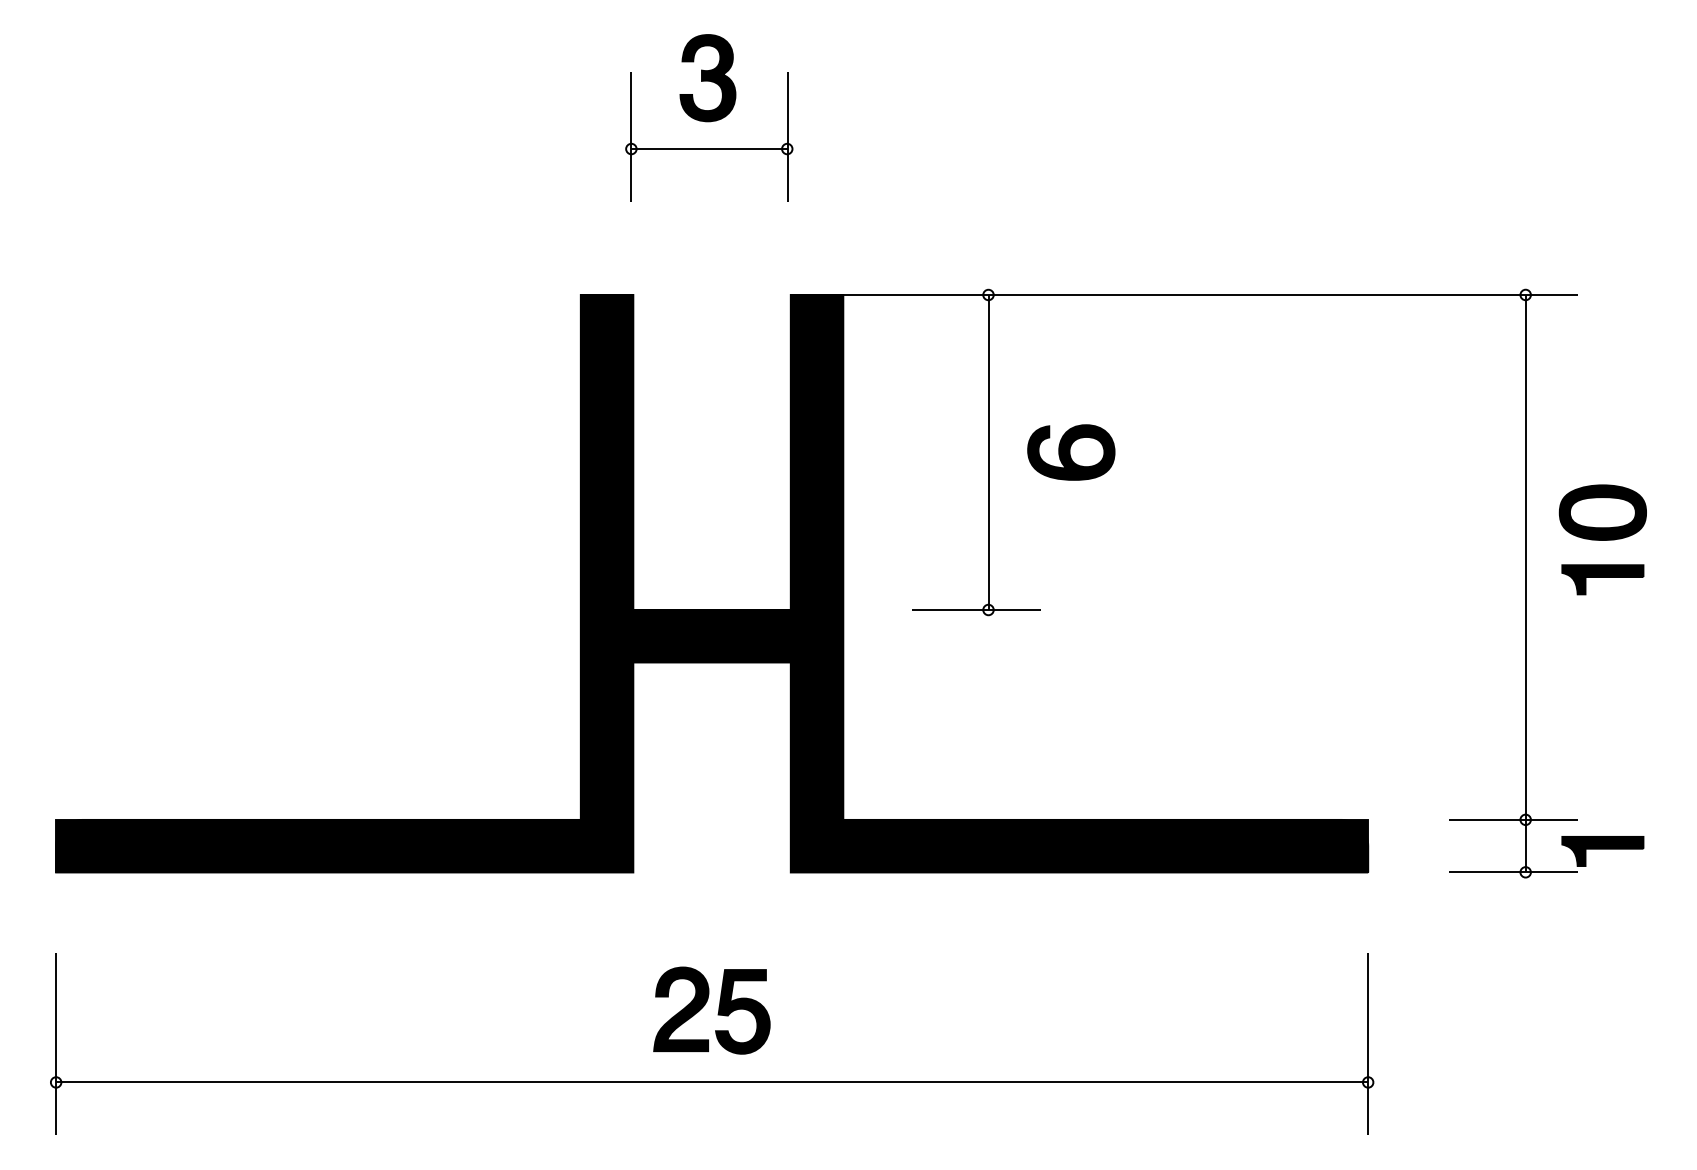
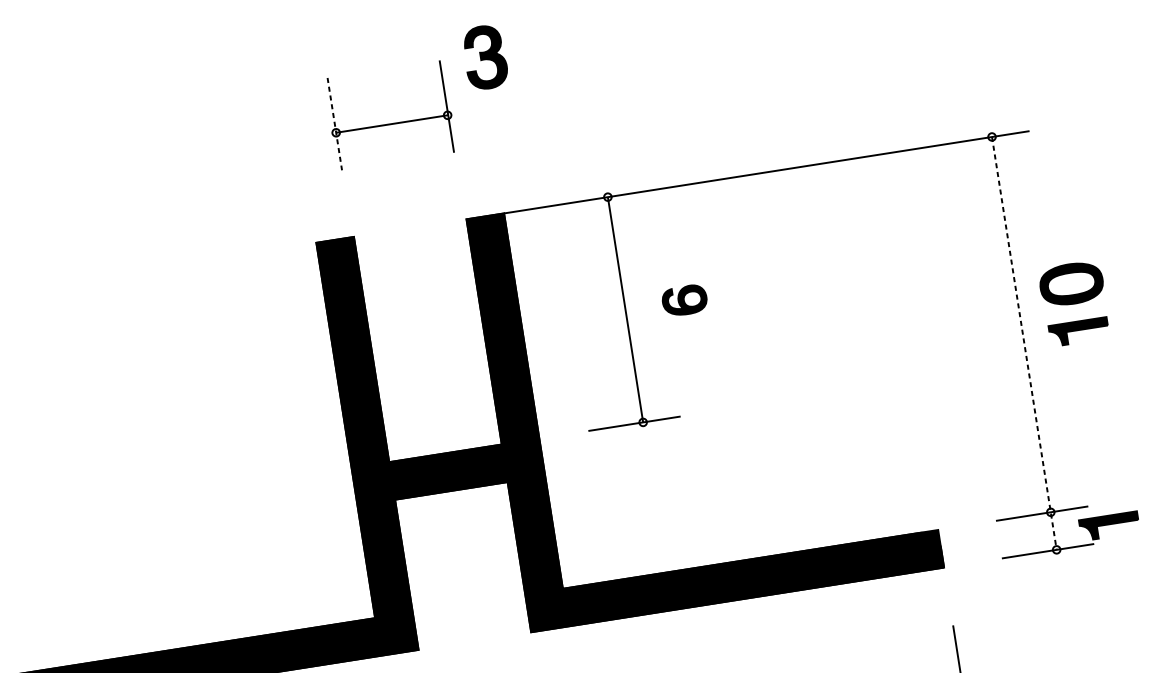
part: (707, 78) -> (484, 57), moved
line: (631, 136) -> (334, 123), solid -> dashed
part: (1071, 452) -> (684, 300), size x0.7
line: (1525, 583) -> (1024, 343), solid -> dashed

